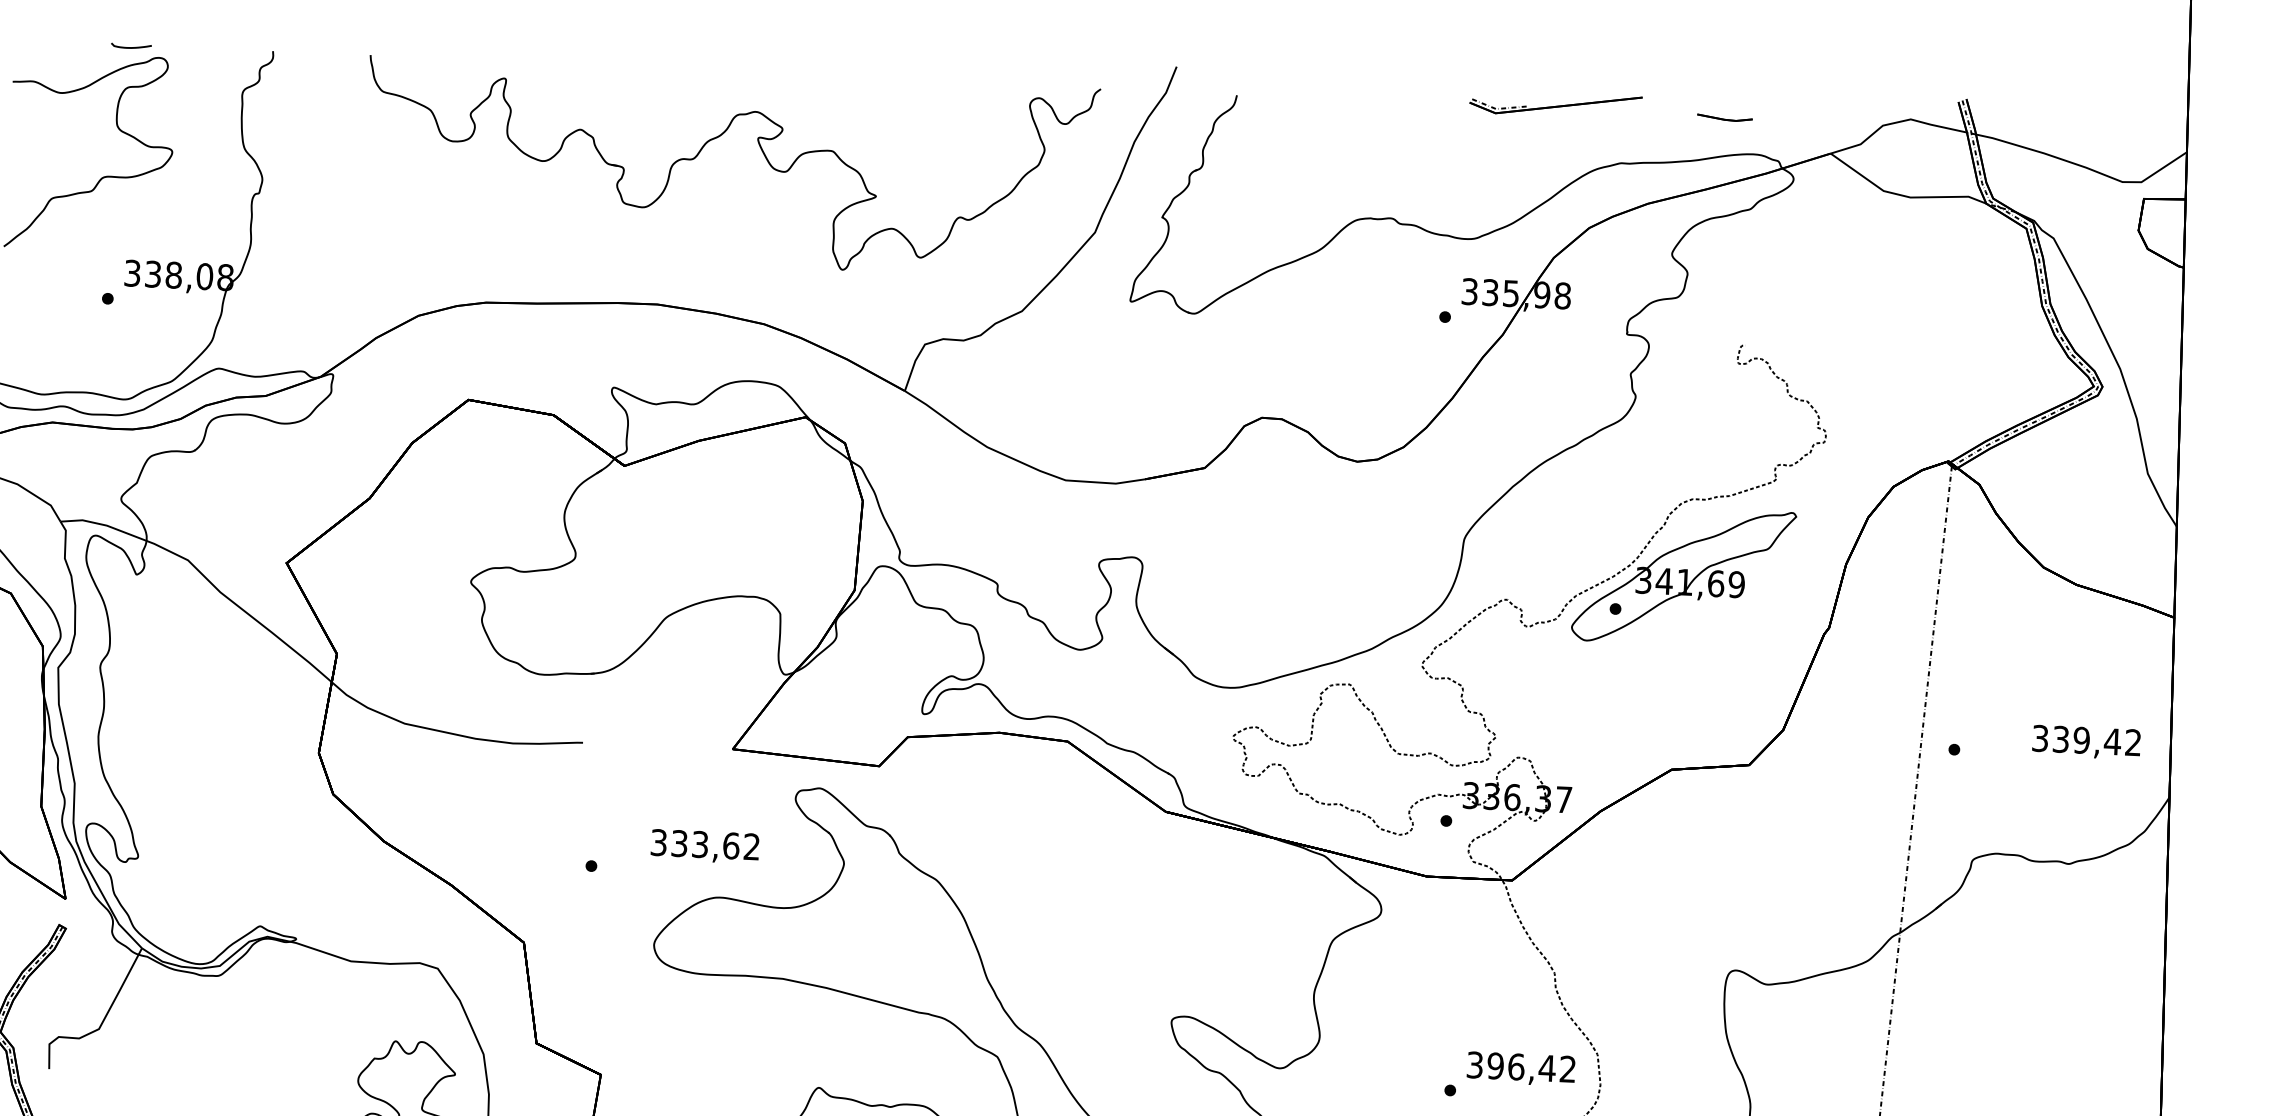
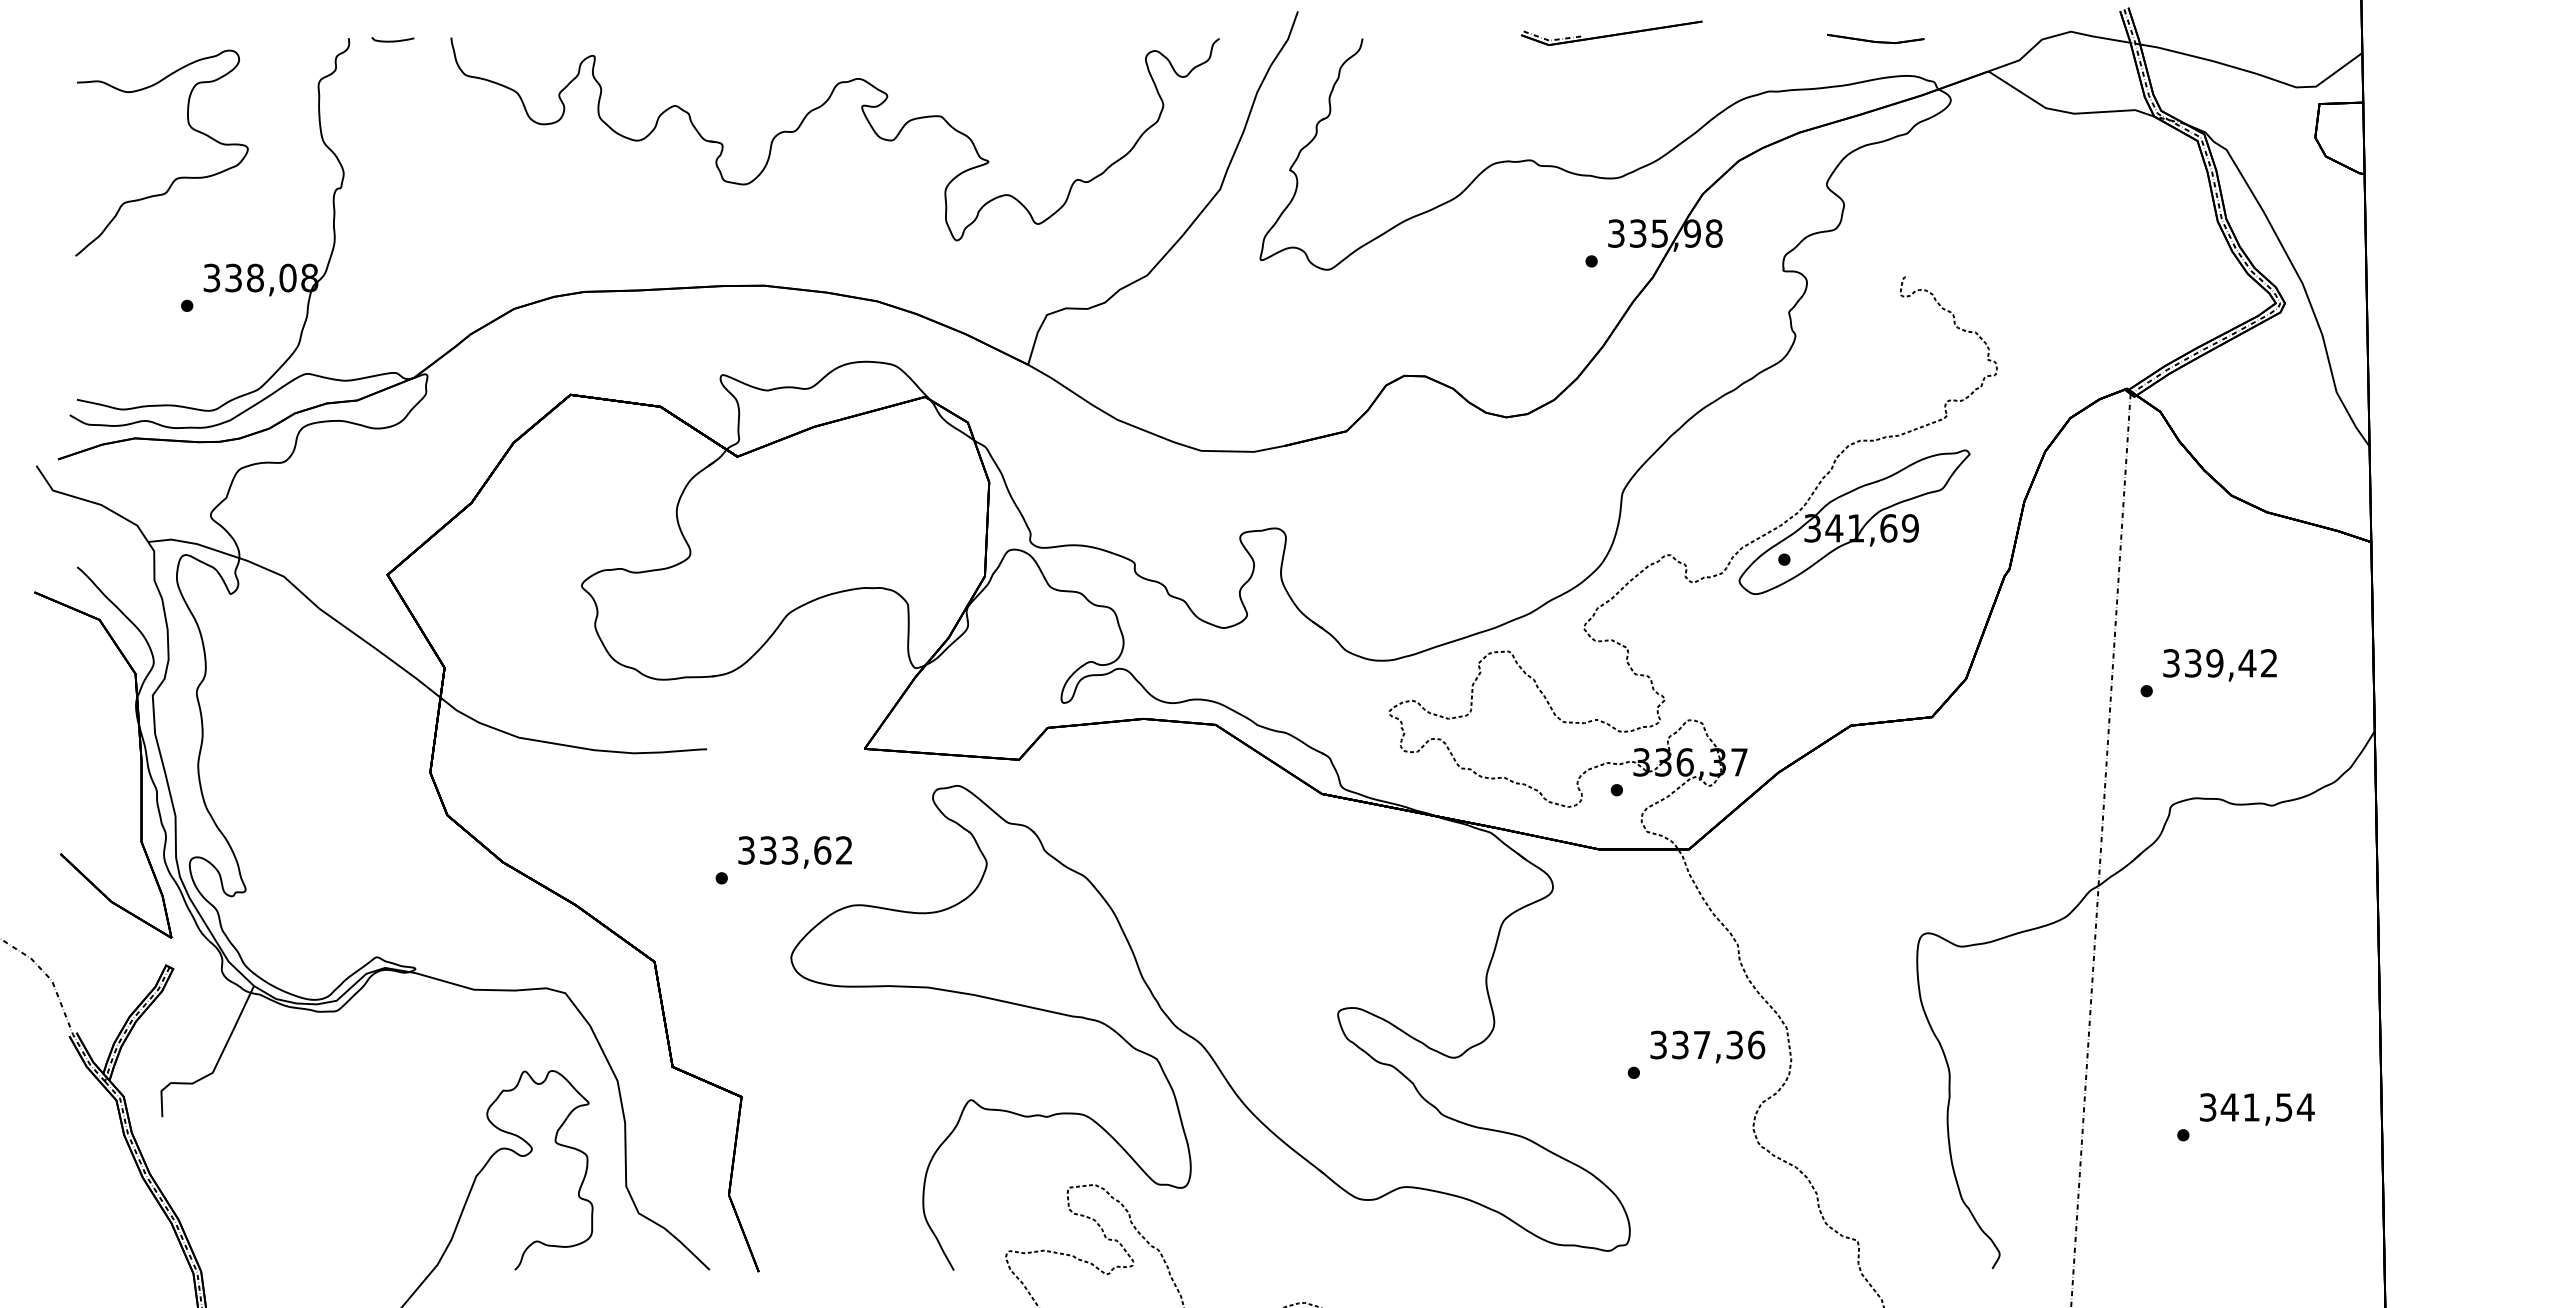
curve: (131, 46) -> (392, 40), moved
part: (1555, 104) -> (1611, 32), moved
part: (1724, 118) -> (1875, 39), size x1.67
text: (2085, 742) -> (2219, 665), moved
text: (704, 846) -> (794, 852), moved
text: (1531, 1067) -> (1718, 1044), 396,42 -> 337,36

